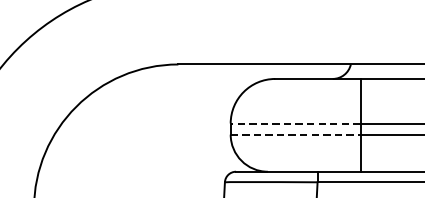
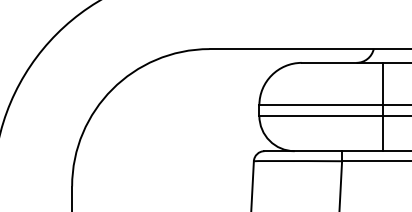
line: (295, 123) -> (321, 105), dashed -> solid
line: (295, 134) -> (321, 115), dashed -> solid

